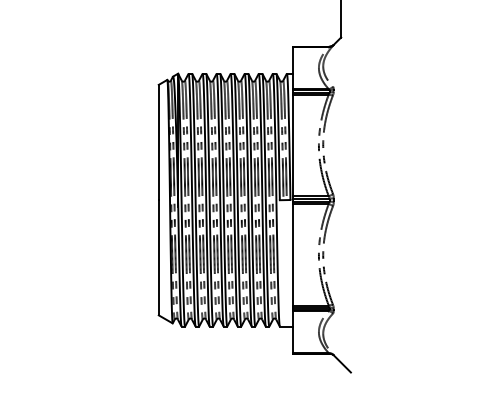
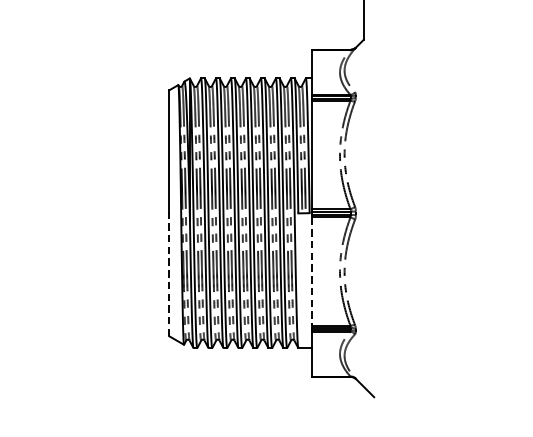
line: (292, 254) -> (311, 271), solid -> dashed
line: (158, 257) -> (168, 274), solid -> dashed

